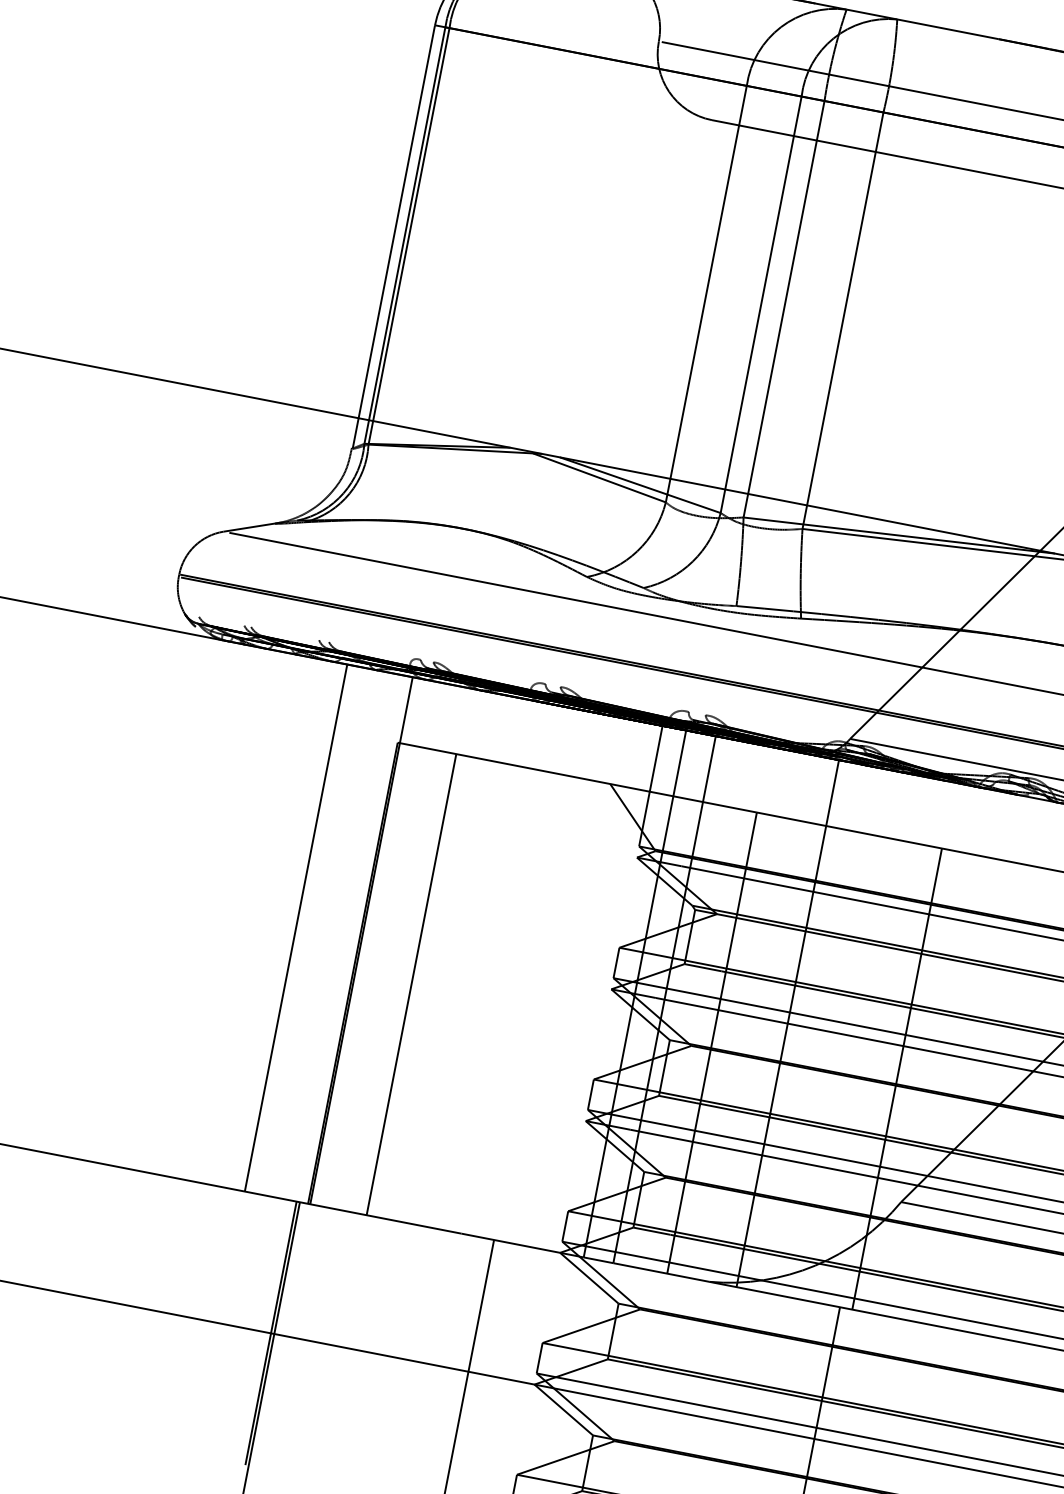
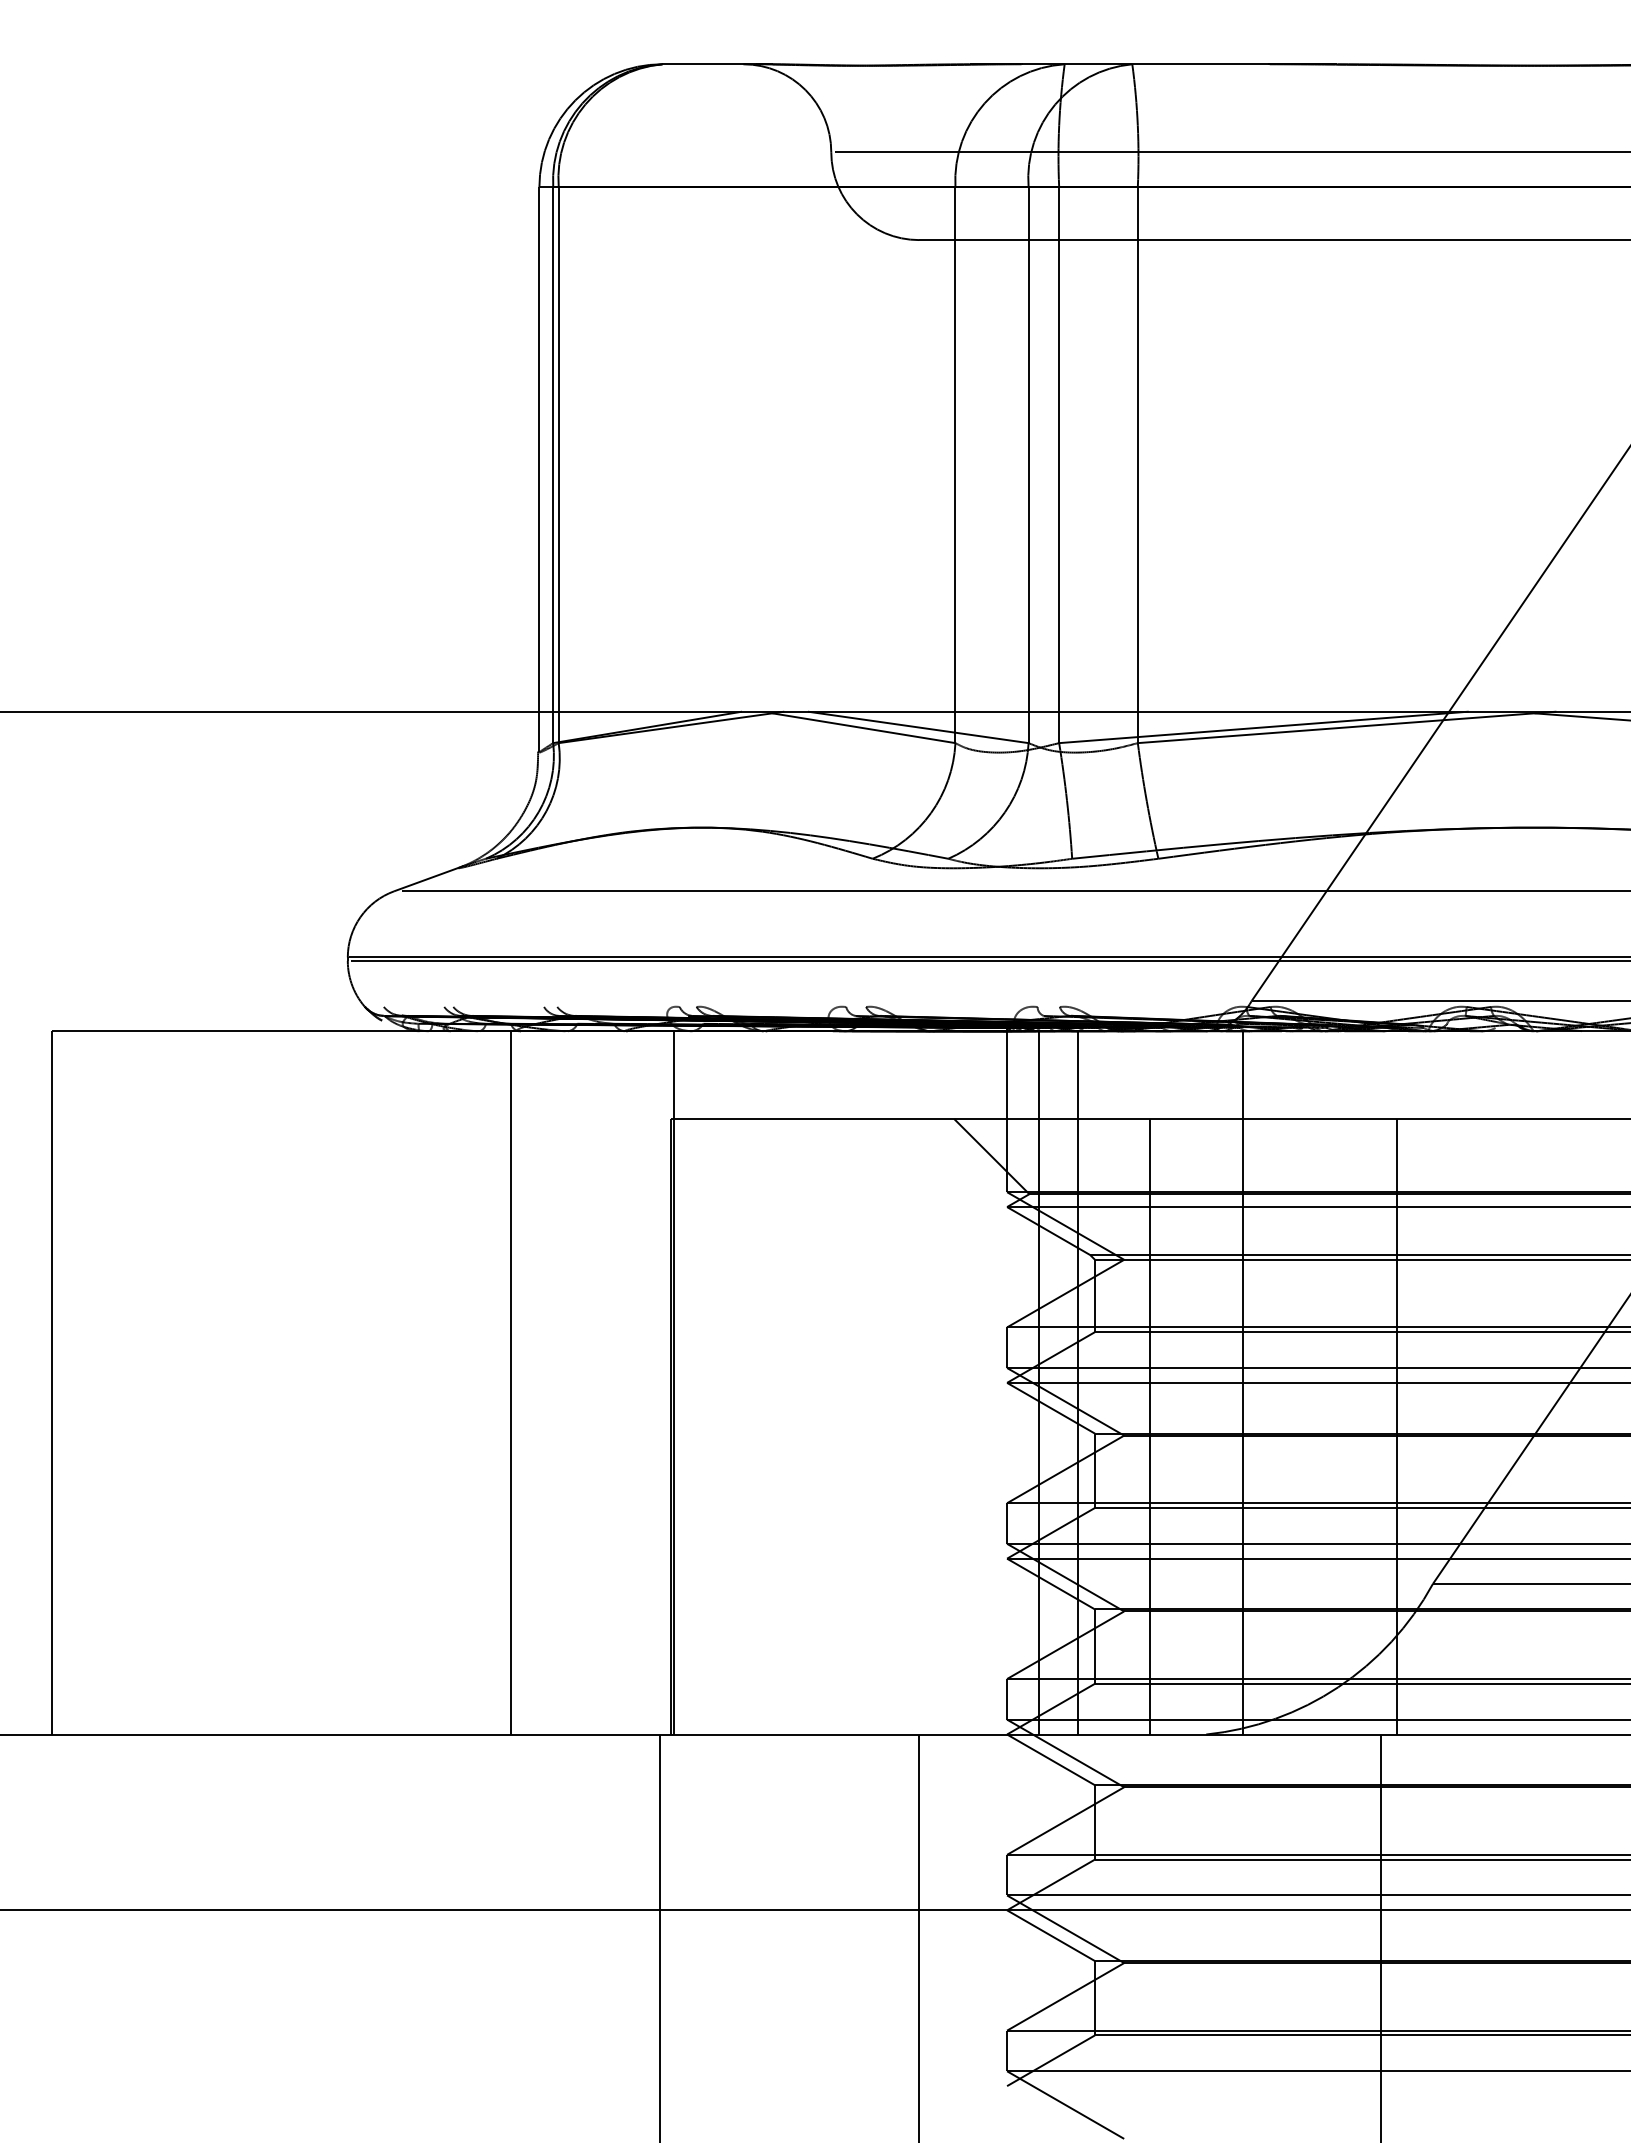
line: (296, 927) -> (511, 1382), moved
line: (411, 984) -> (748, 1426), removed
line: (271, 1333) -> (655, 1910), removed

